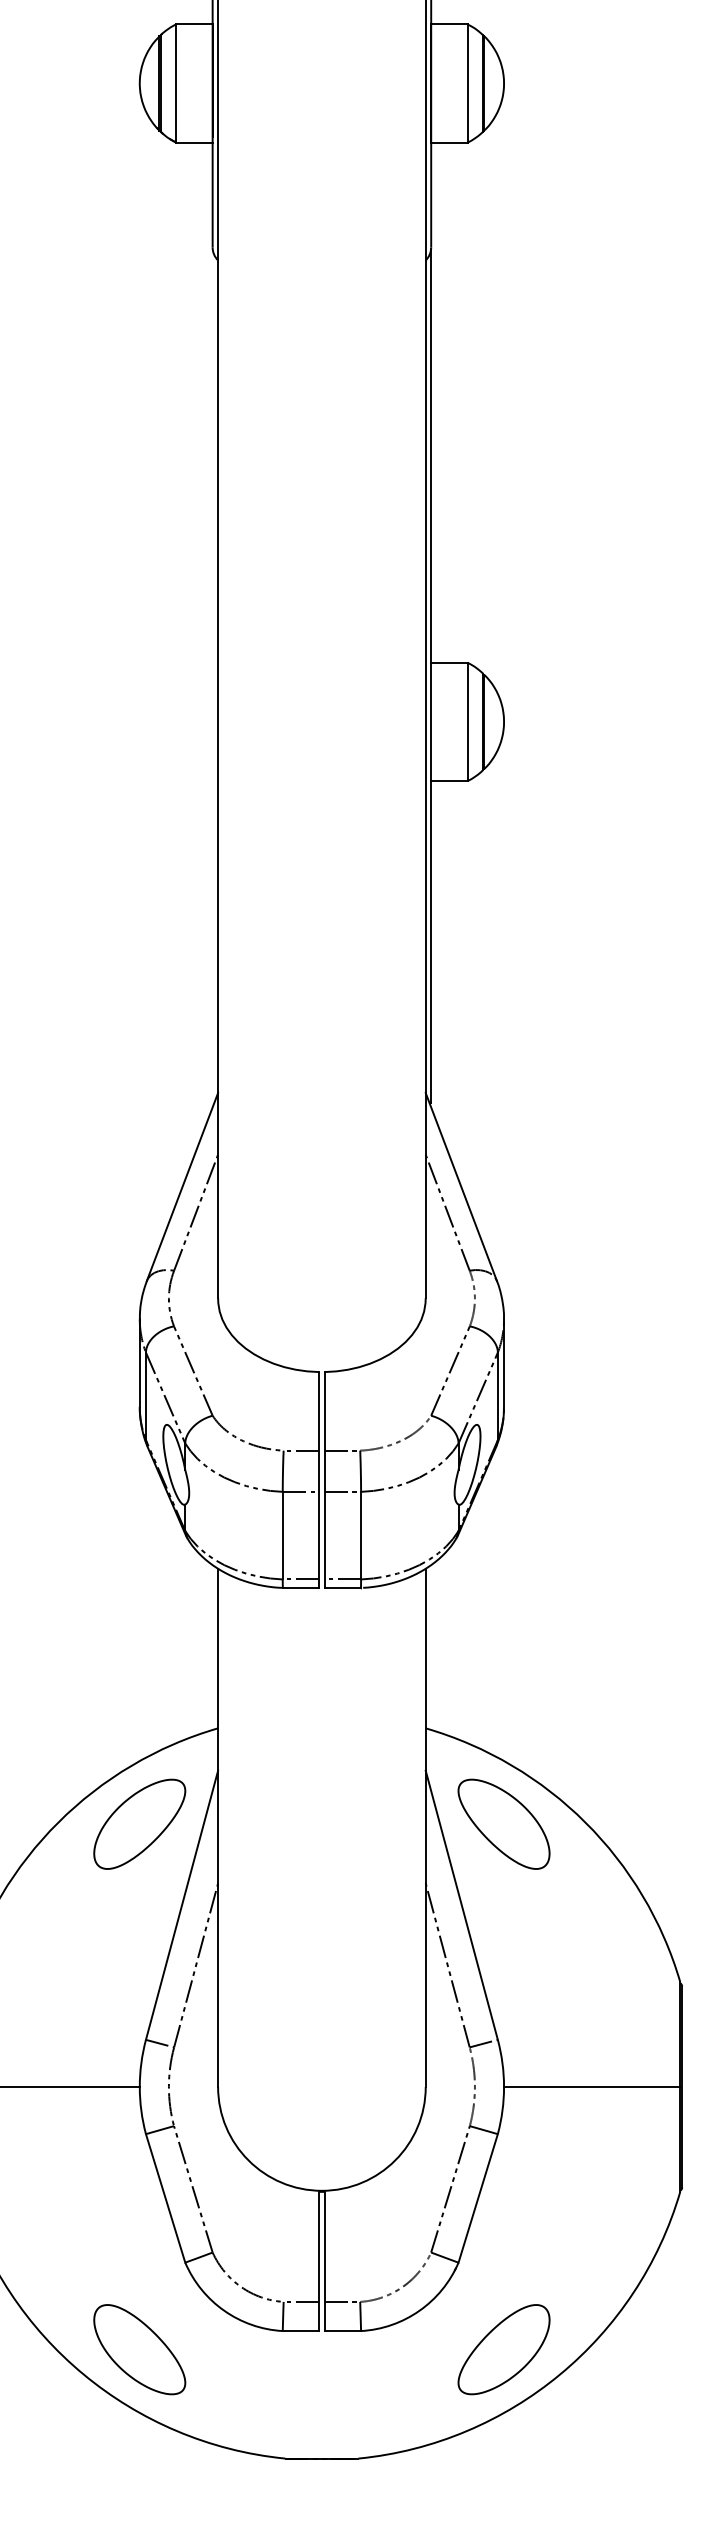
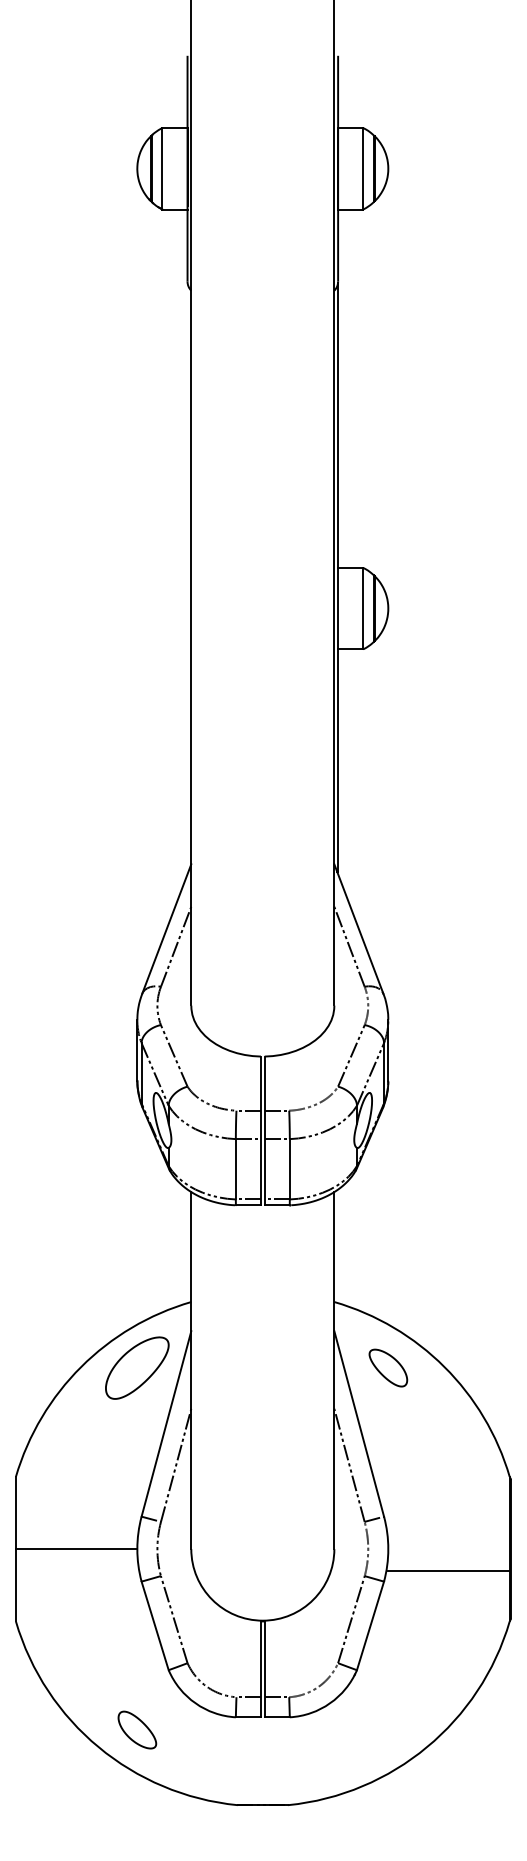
part: (504, 1823) -> (388, 1367), size x0.6
line: (591, 2087) -> (448, 1571), moved
part: (140, 2348) -> (137, 1729), size x0.6
part: (504, 2348) -> (388, 1729), removed

